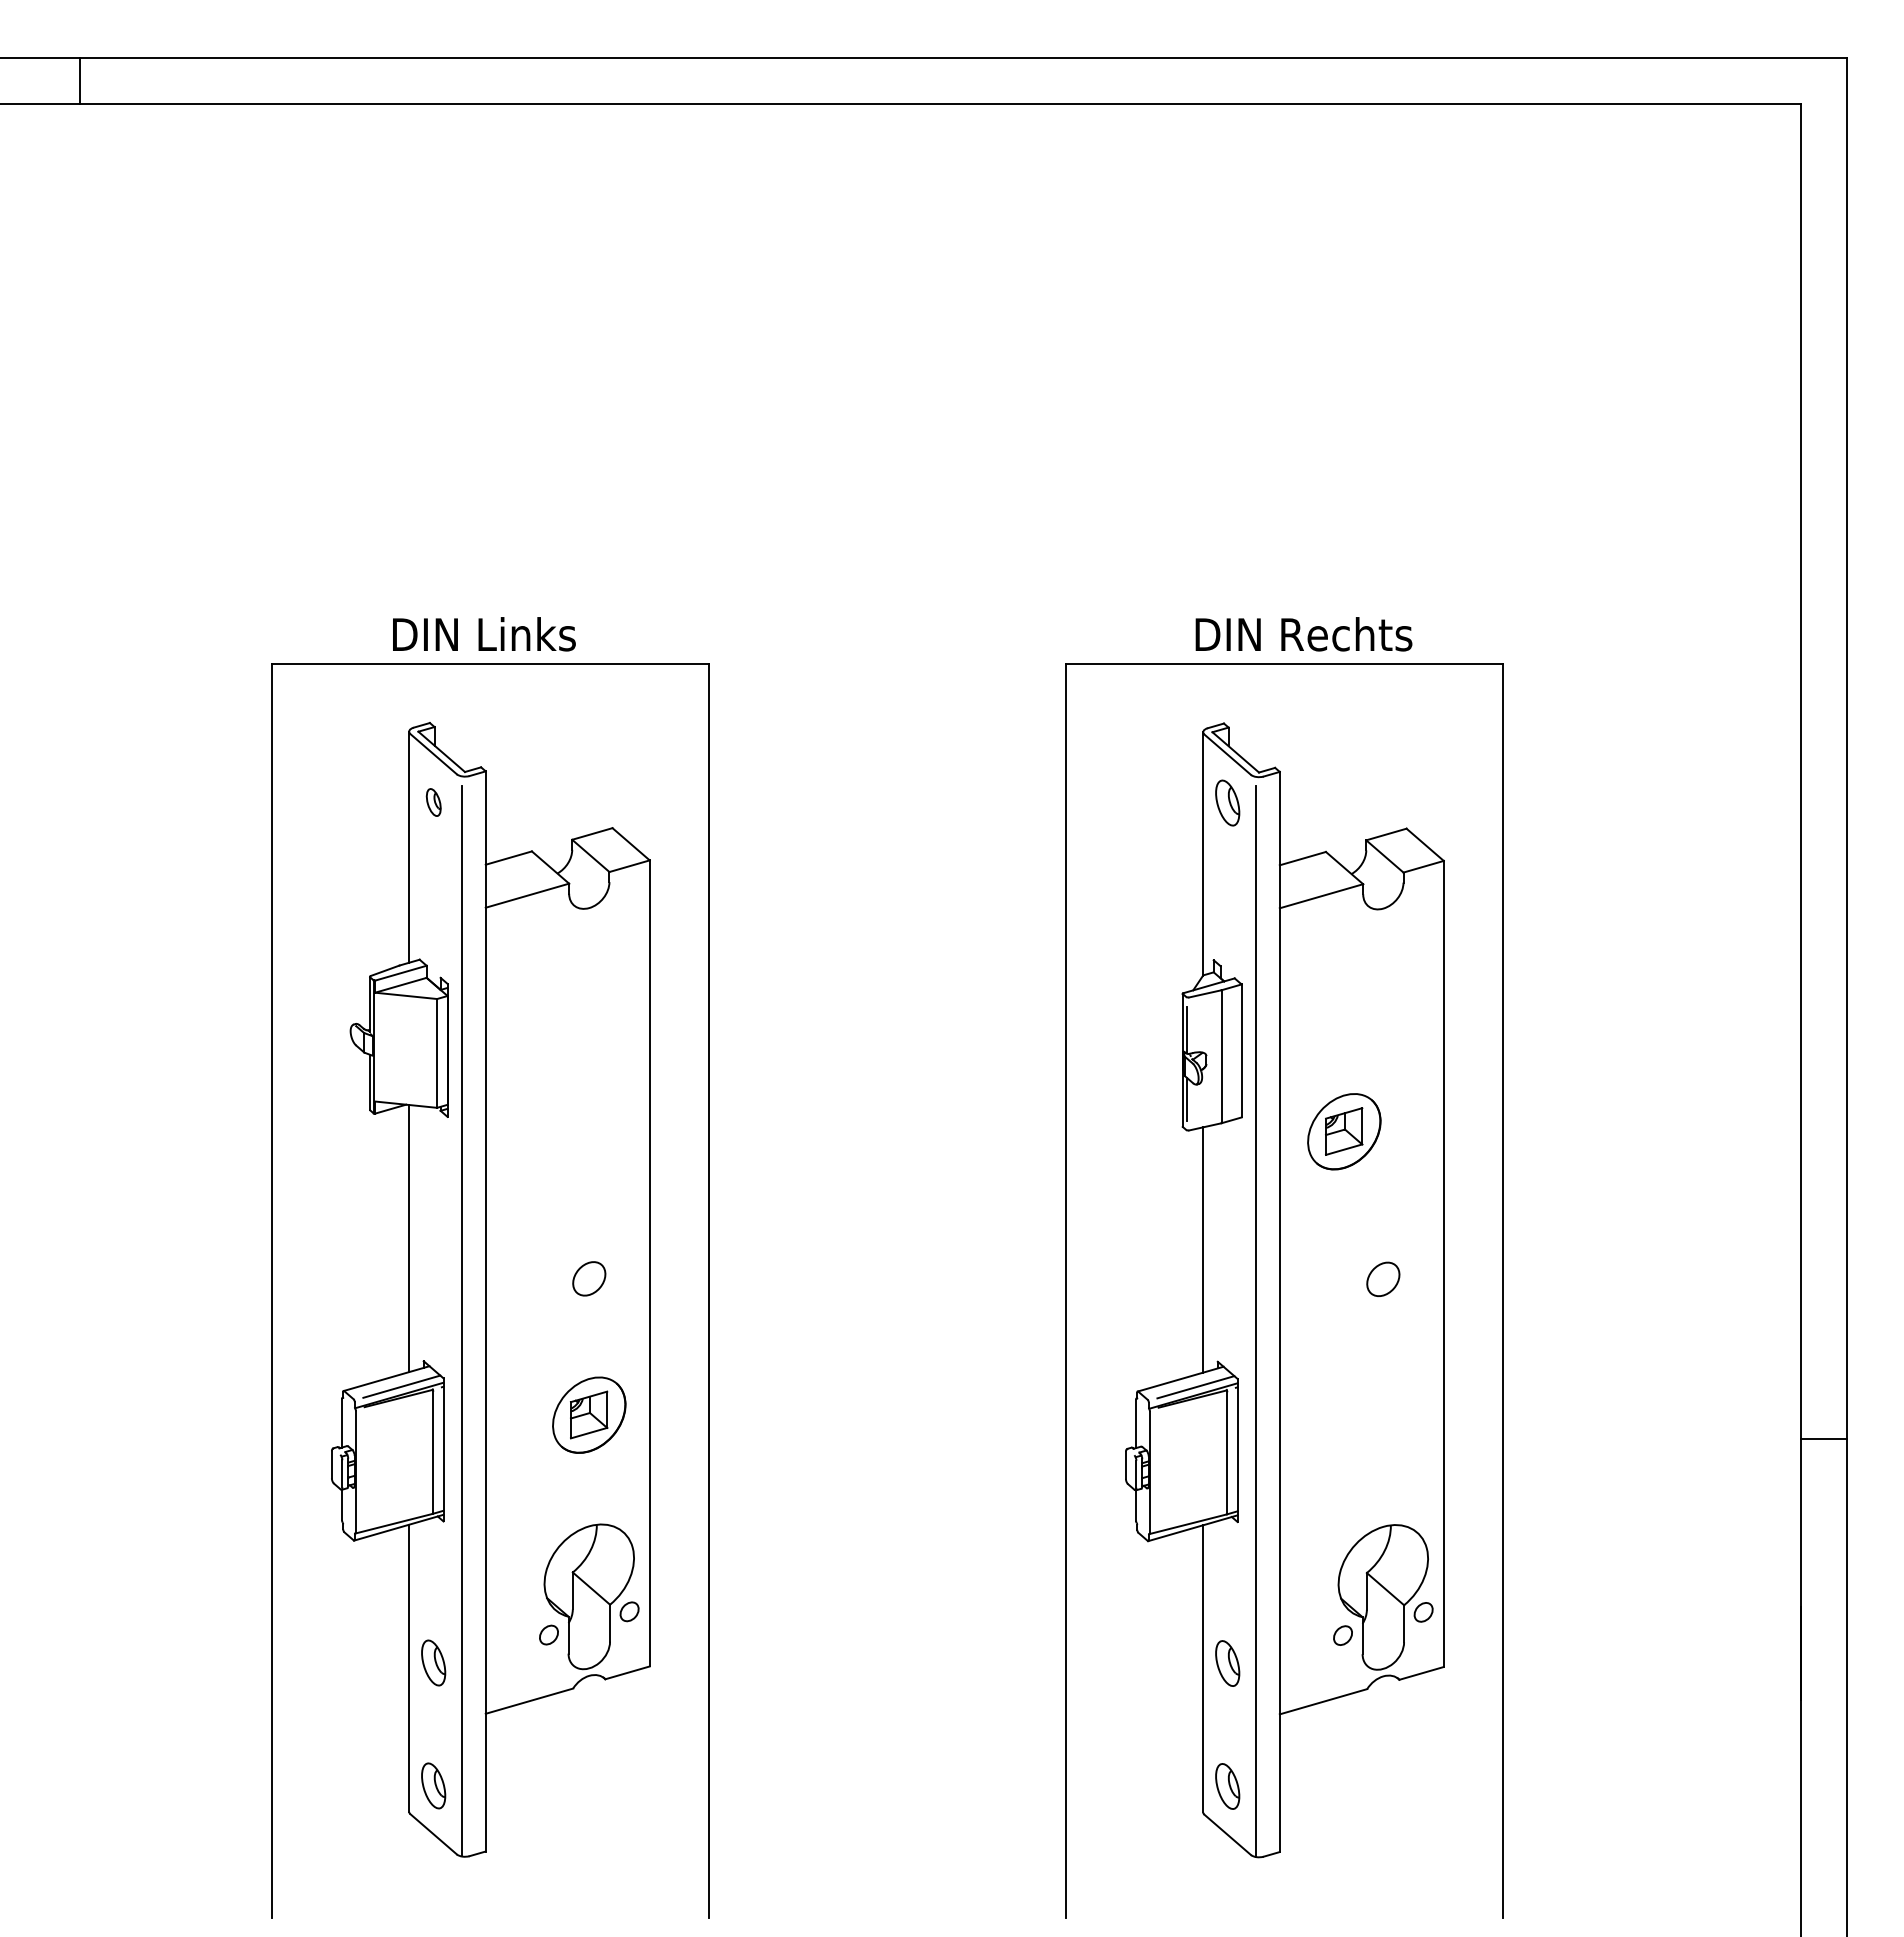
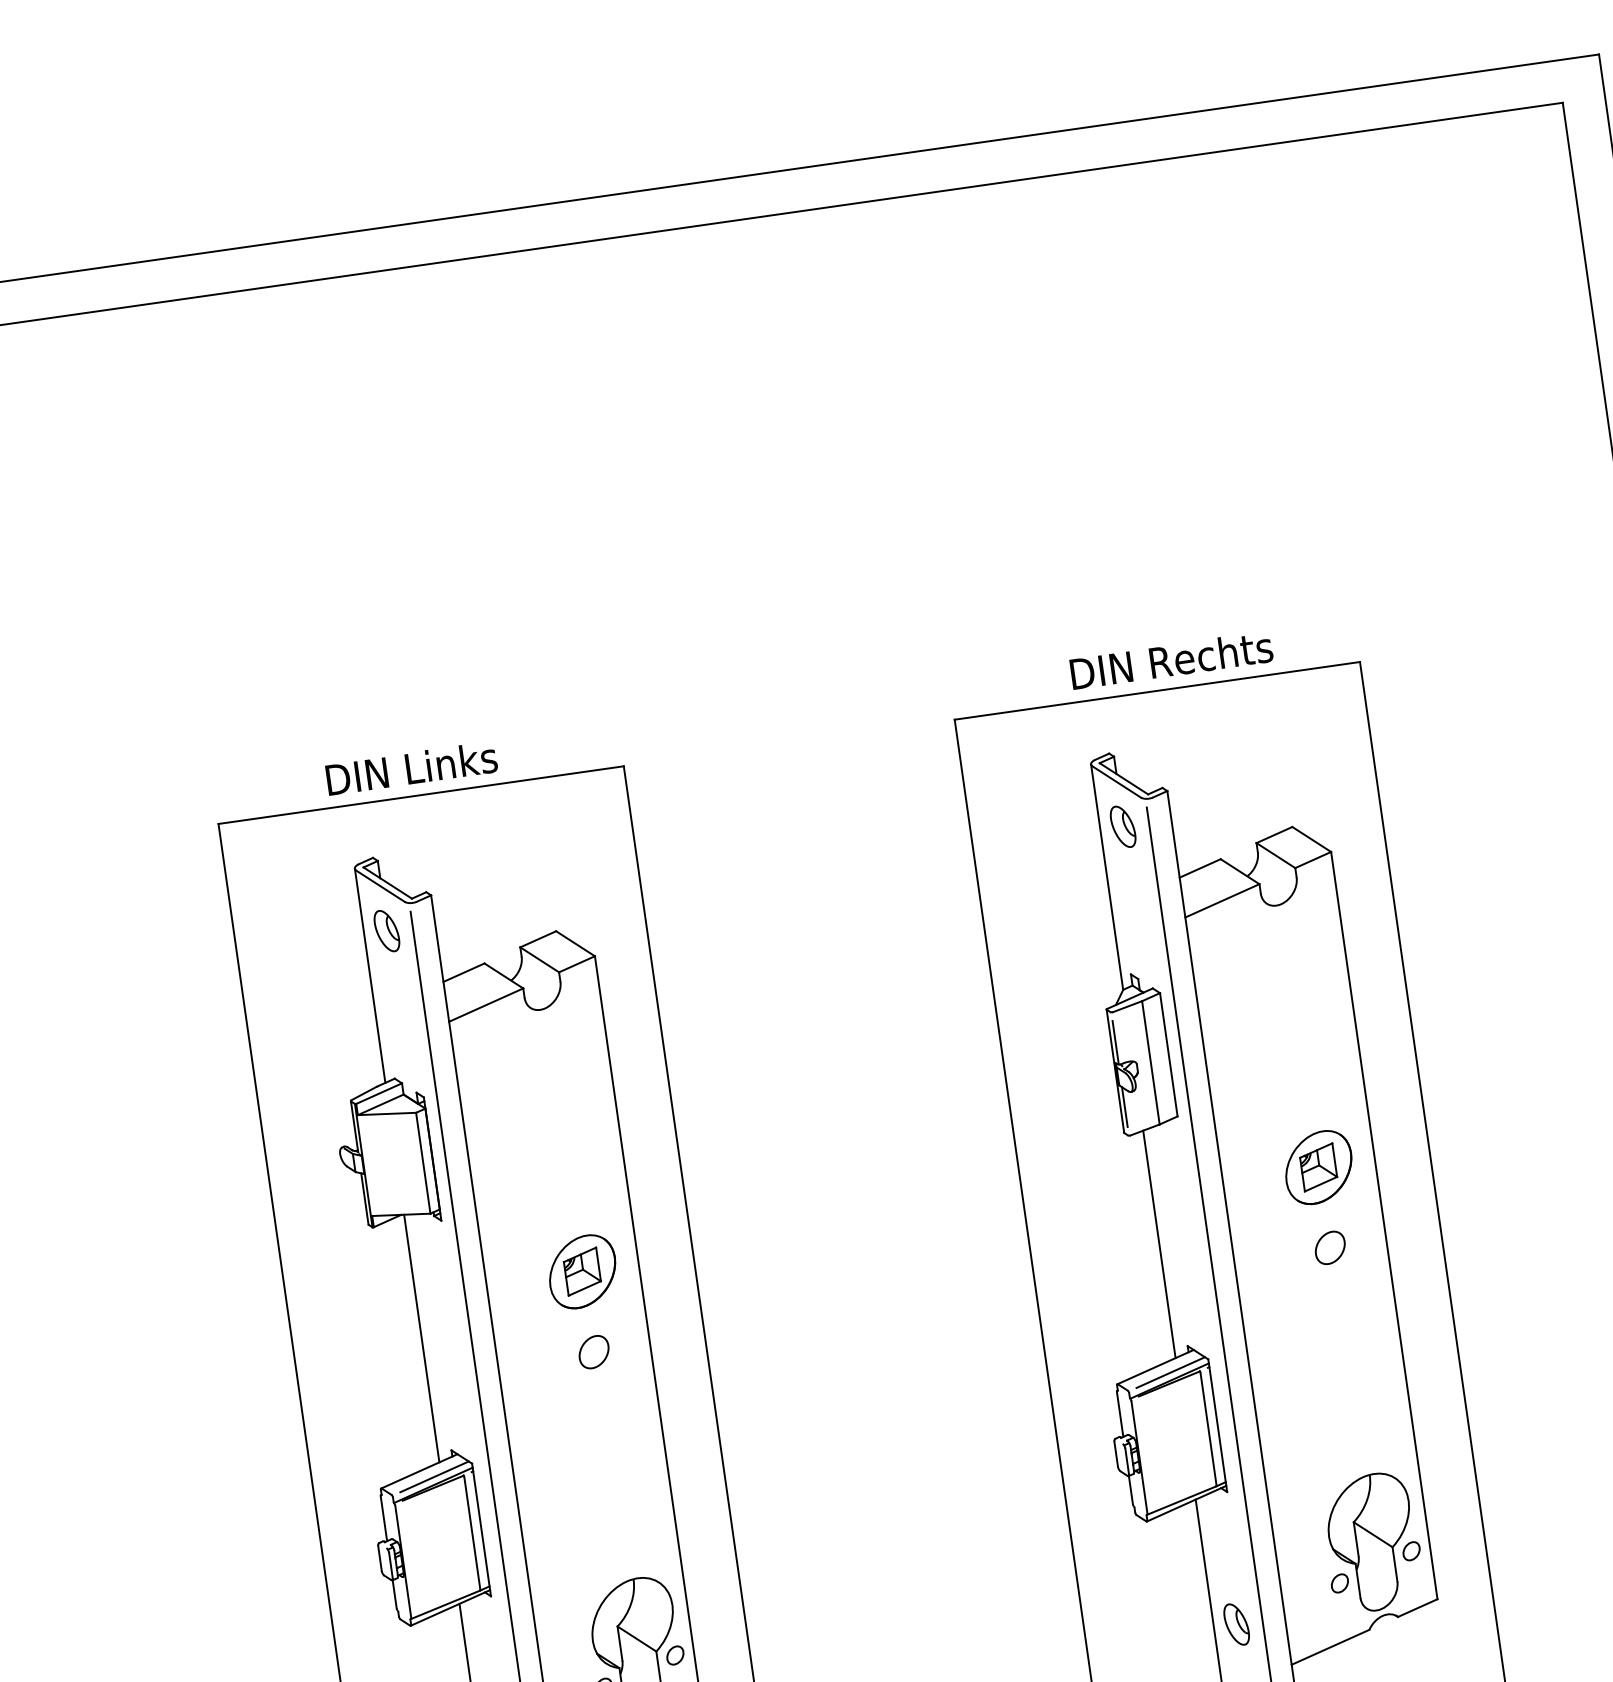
part: (433, 802) -> (386, 931), size x1.67
part: (1344, 1131) -> (1318, 1167), moved
part: (589, 1414) -> (582, 1271), moved

